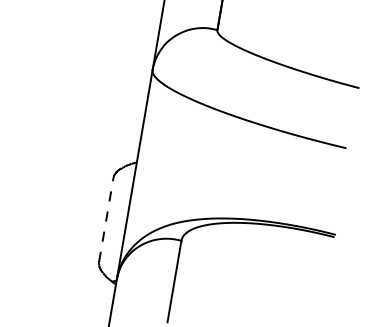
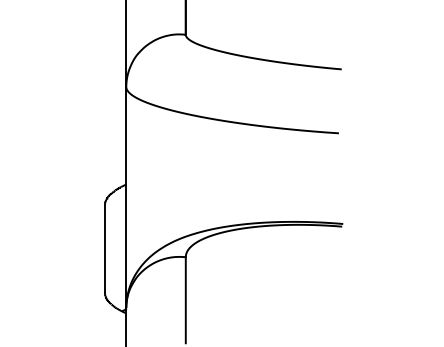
line: (106, 219) -> (105, 248), dashed -> solid

